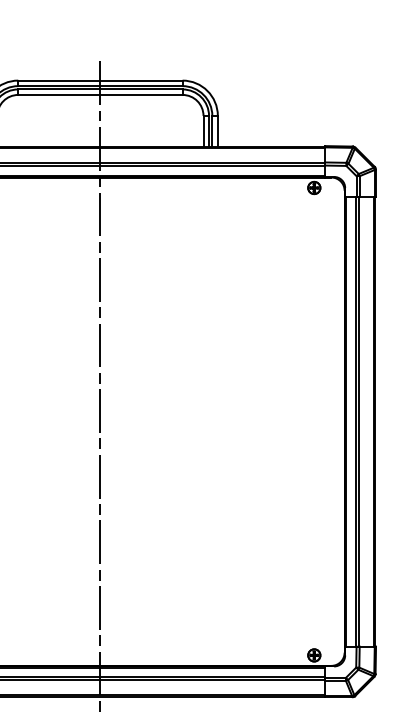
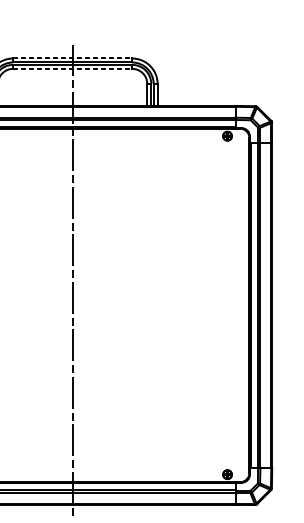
line: (100, 80) -> (72, 58), solid -> dashed
line: (100, 94) -> (72, 68), solid -> dashed

